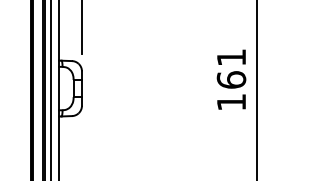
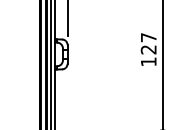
text: (231, 68) -> (148, 43), 161 -> 127

